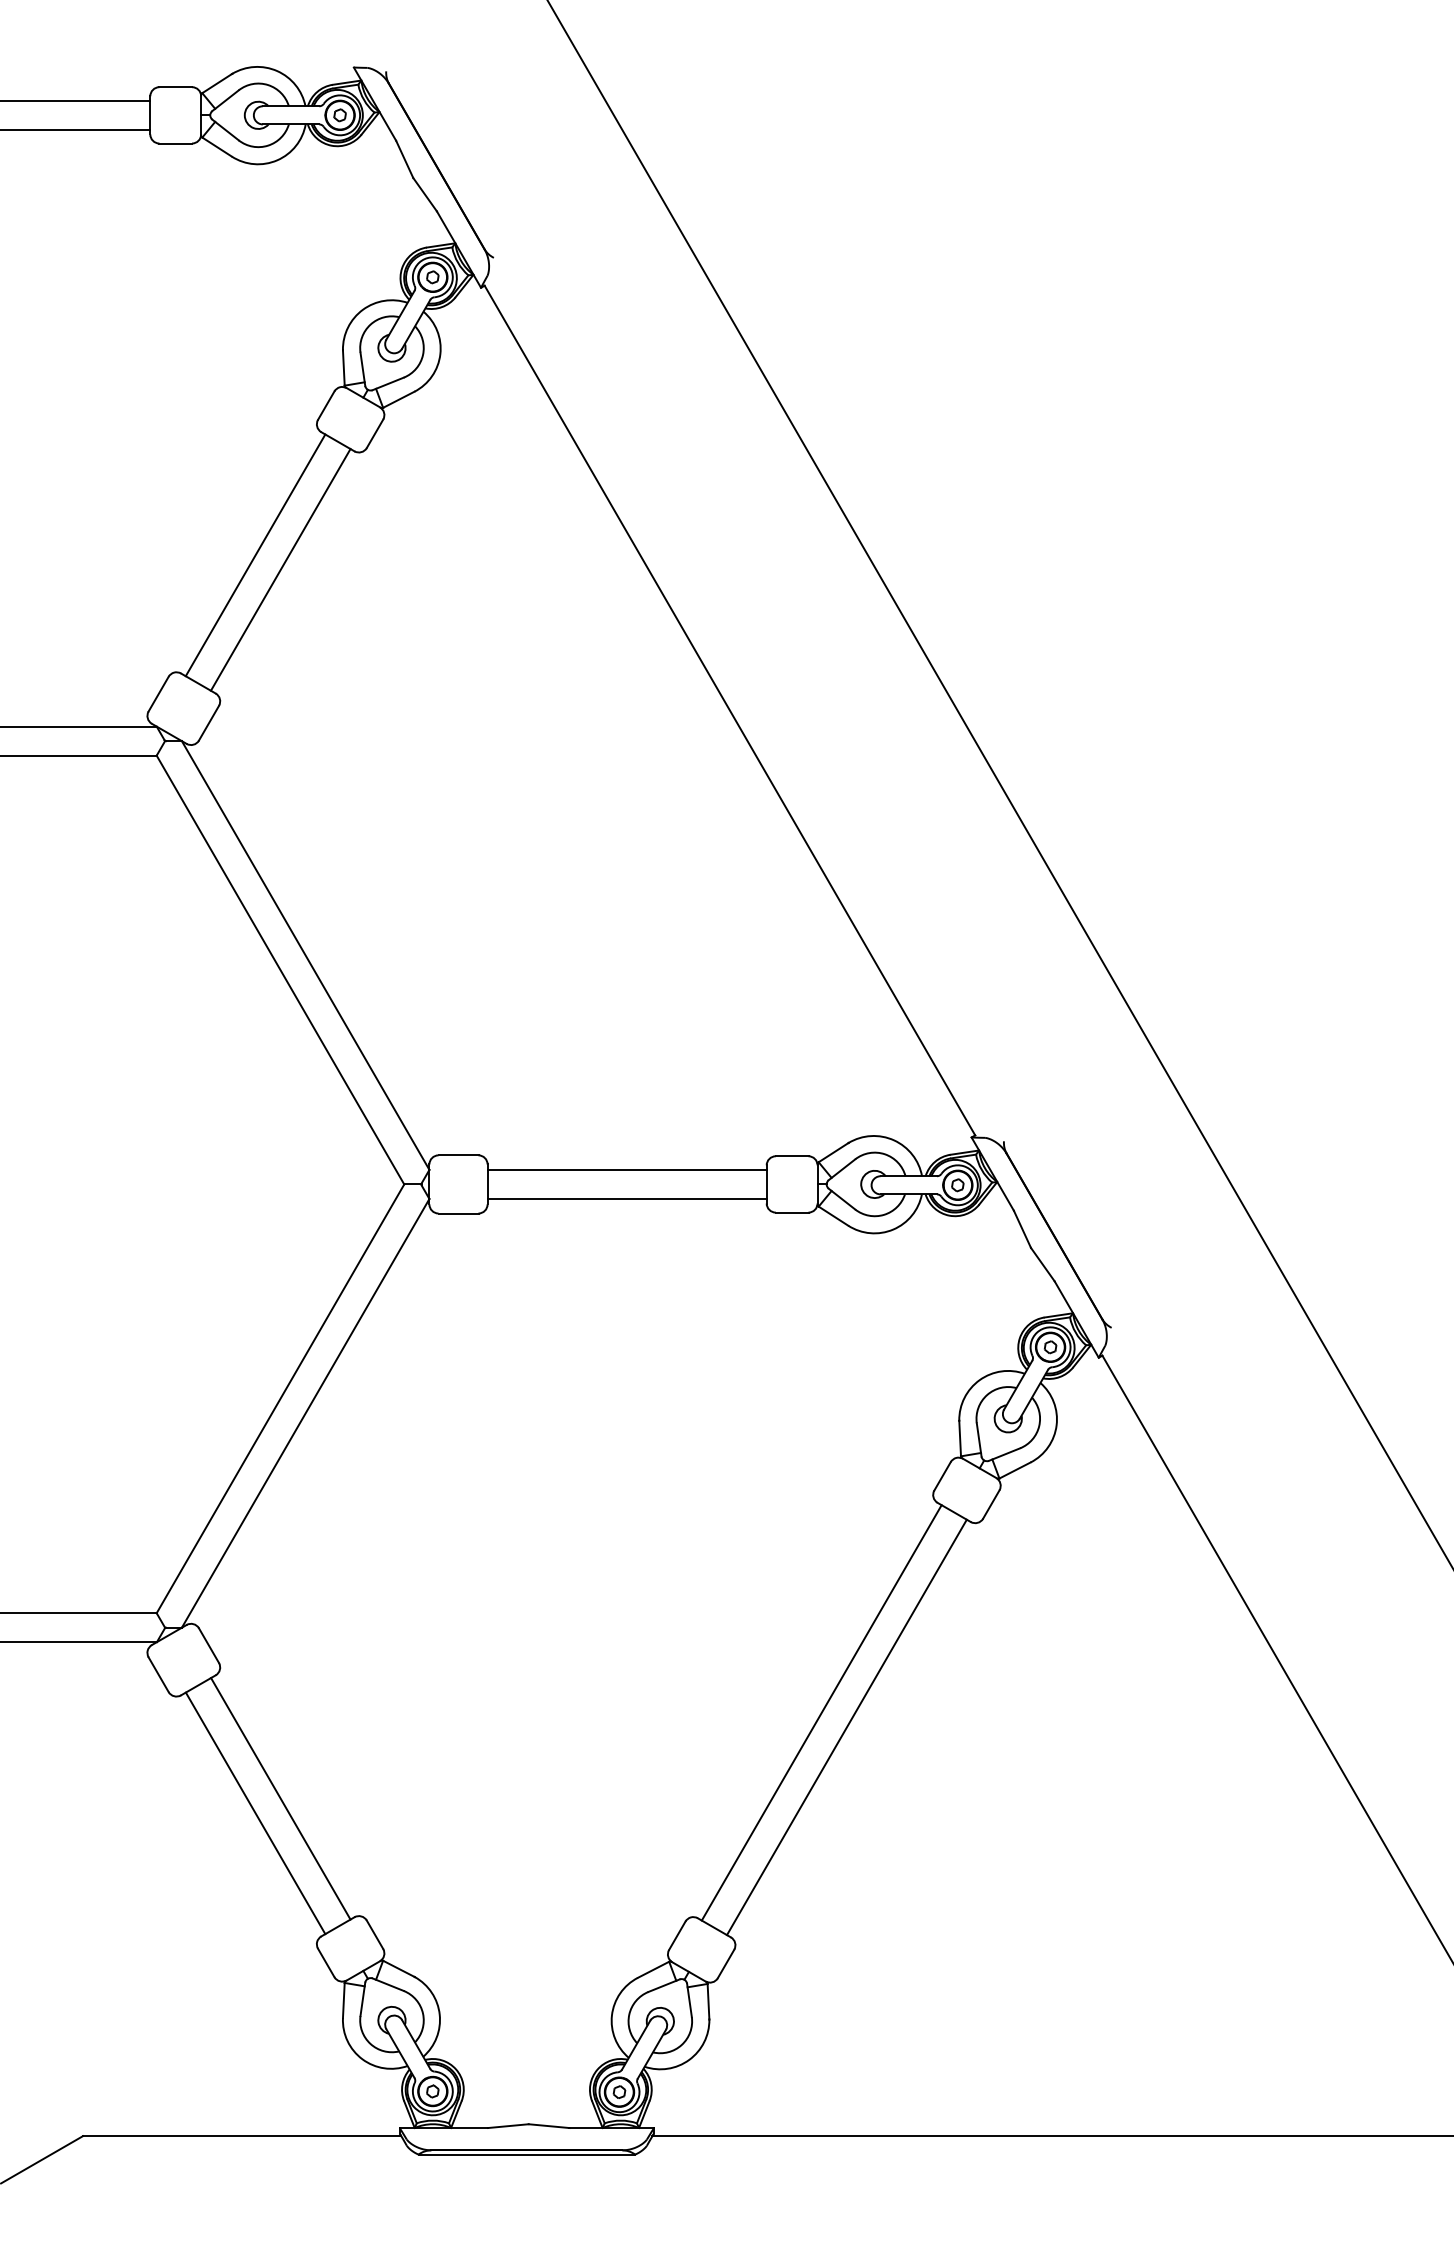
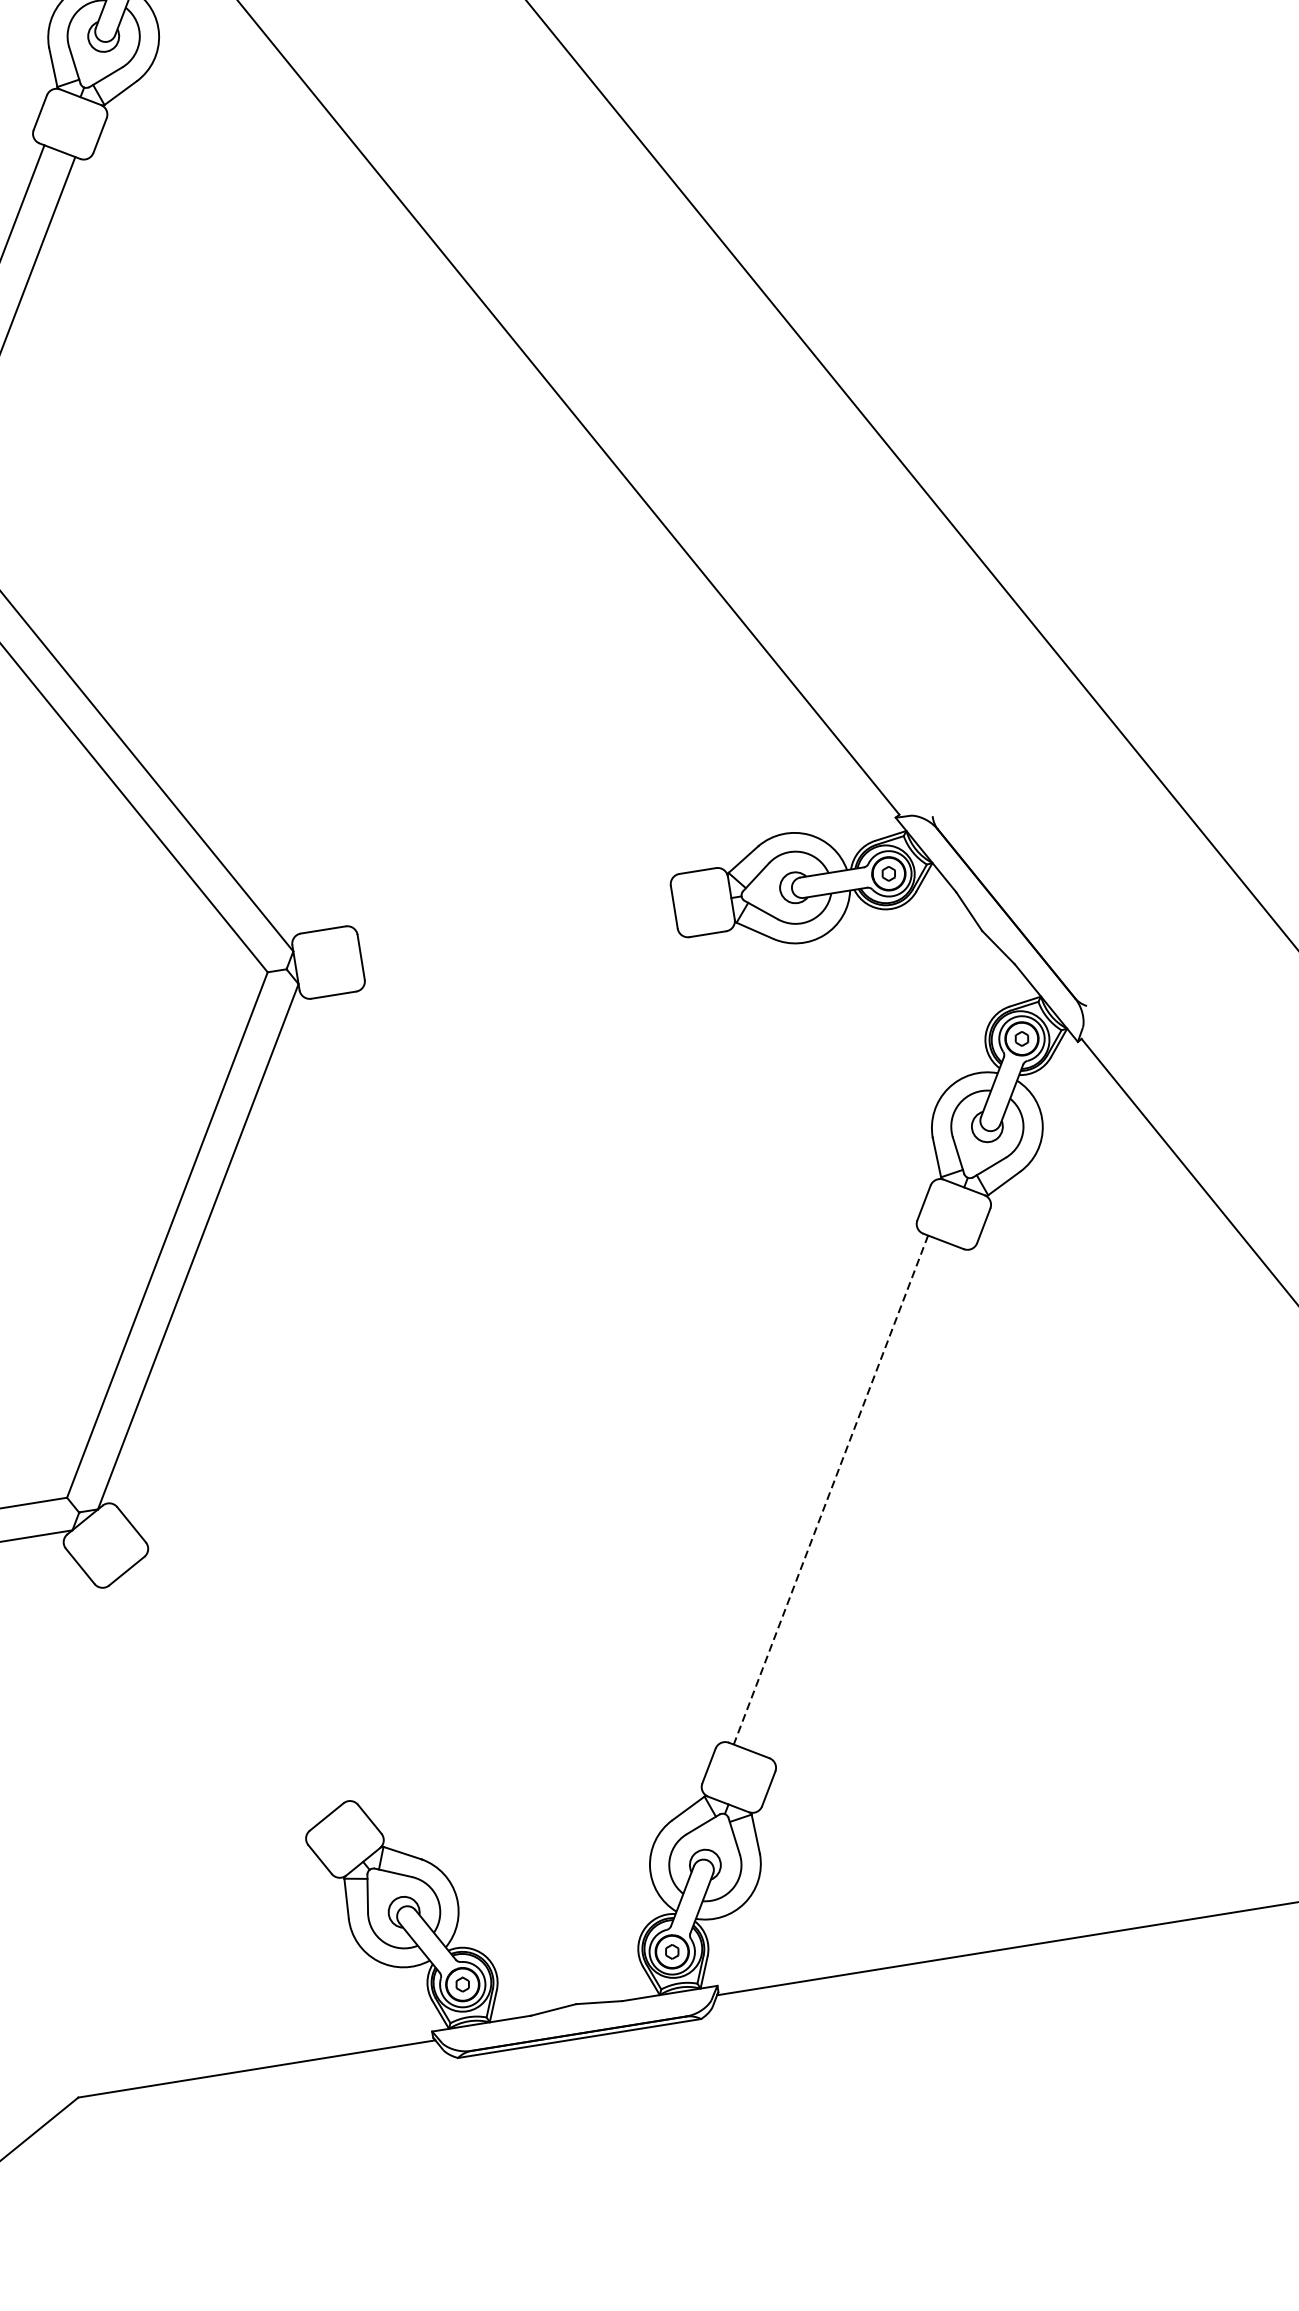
line: (626, 1169) -> (514, 915), removed
line: (626, 1198) -> (519, 948), removed
line: (821, 1712) -> (830, 1489), solid -> dashed
line: (846, 1727) -> (861, 1502), removed
line: (280, 1798) -> (239, 1683), removed
line: (255, 1813) -> (213, 1704), removed

